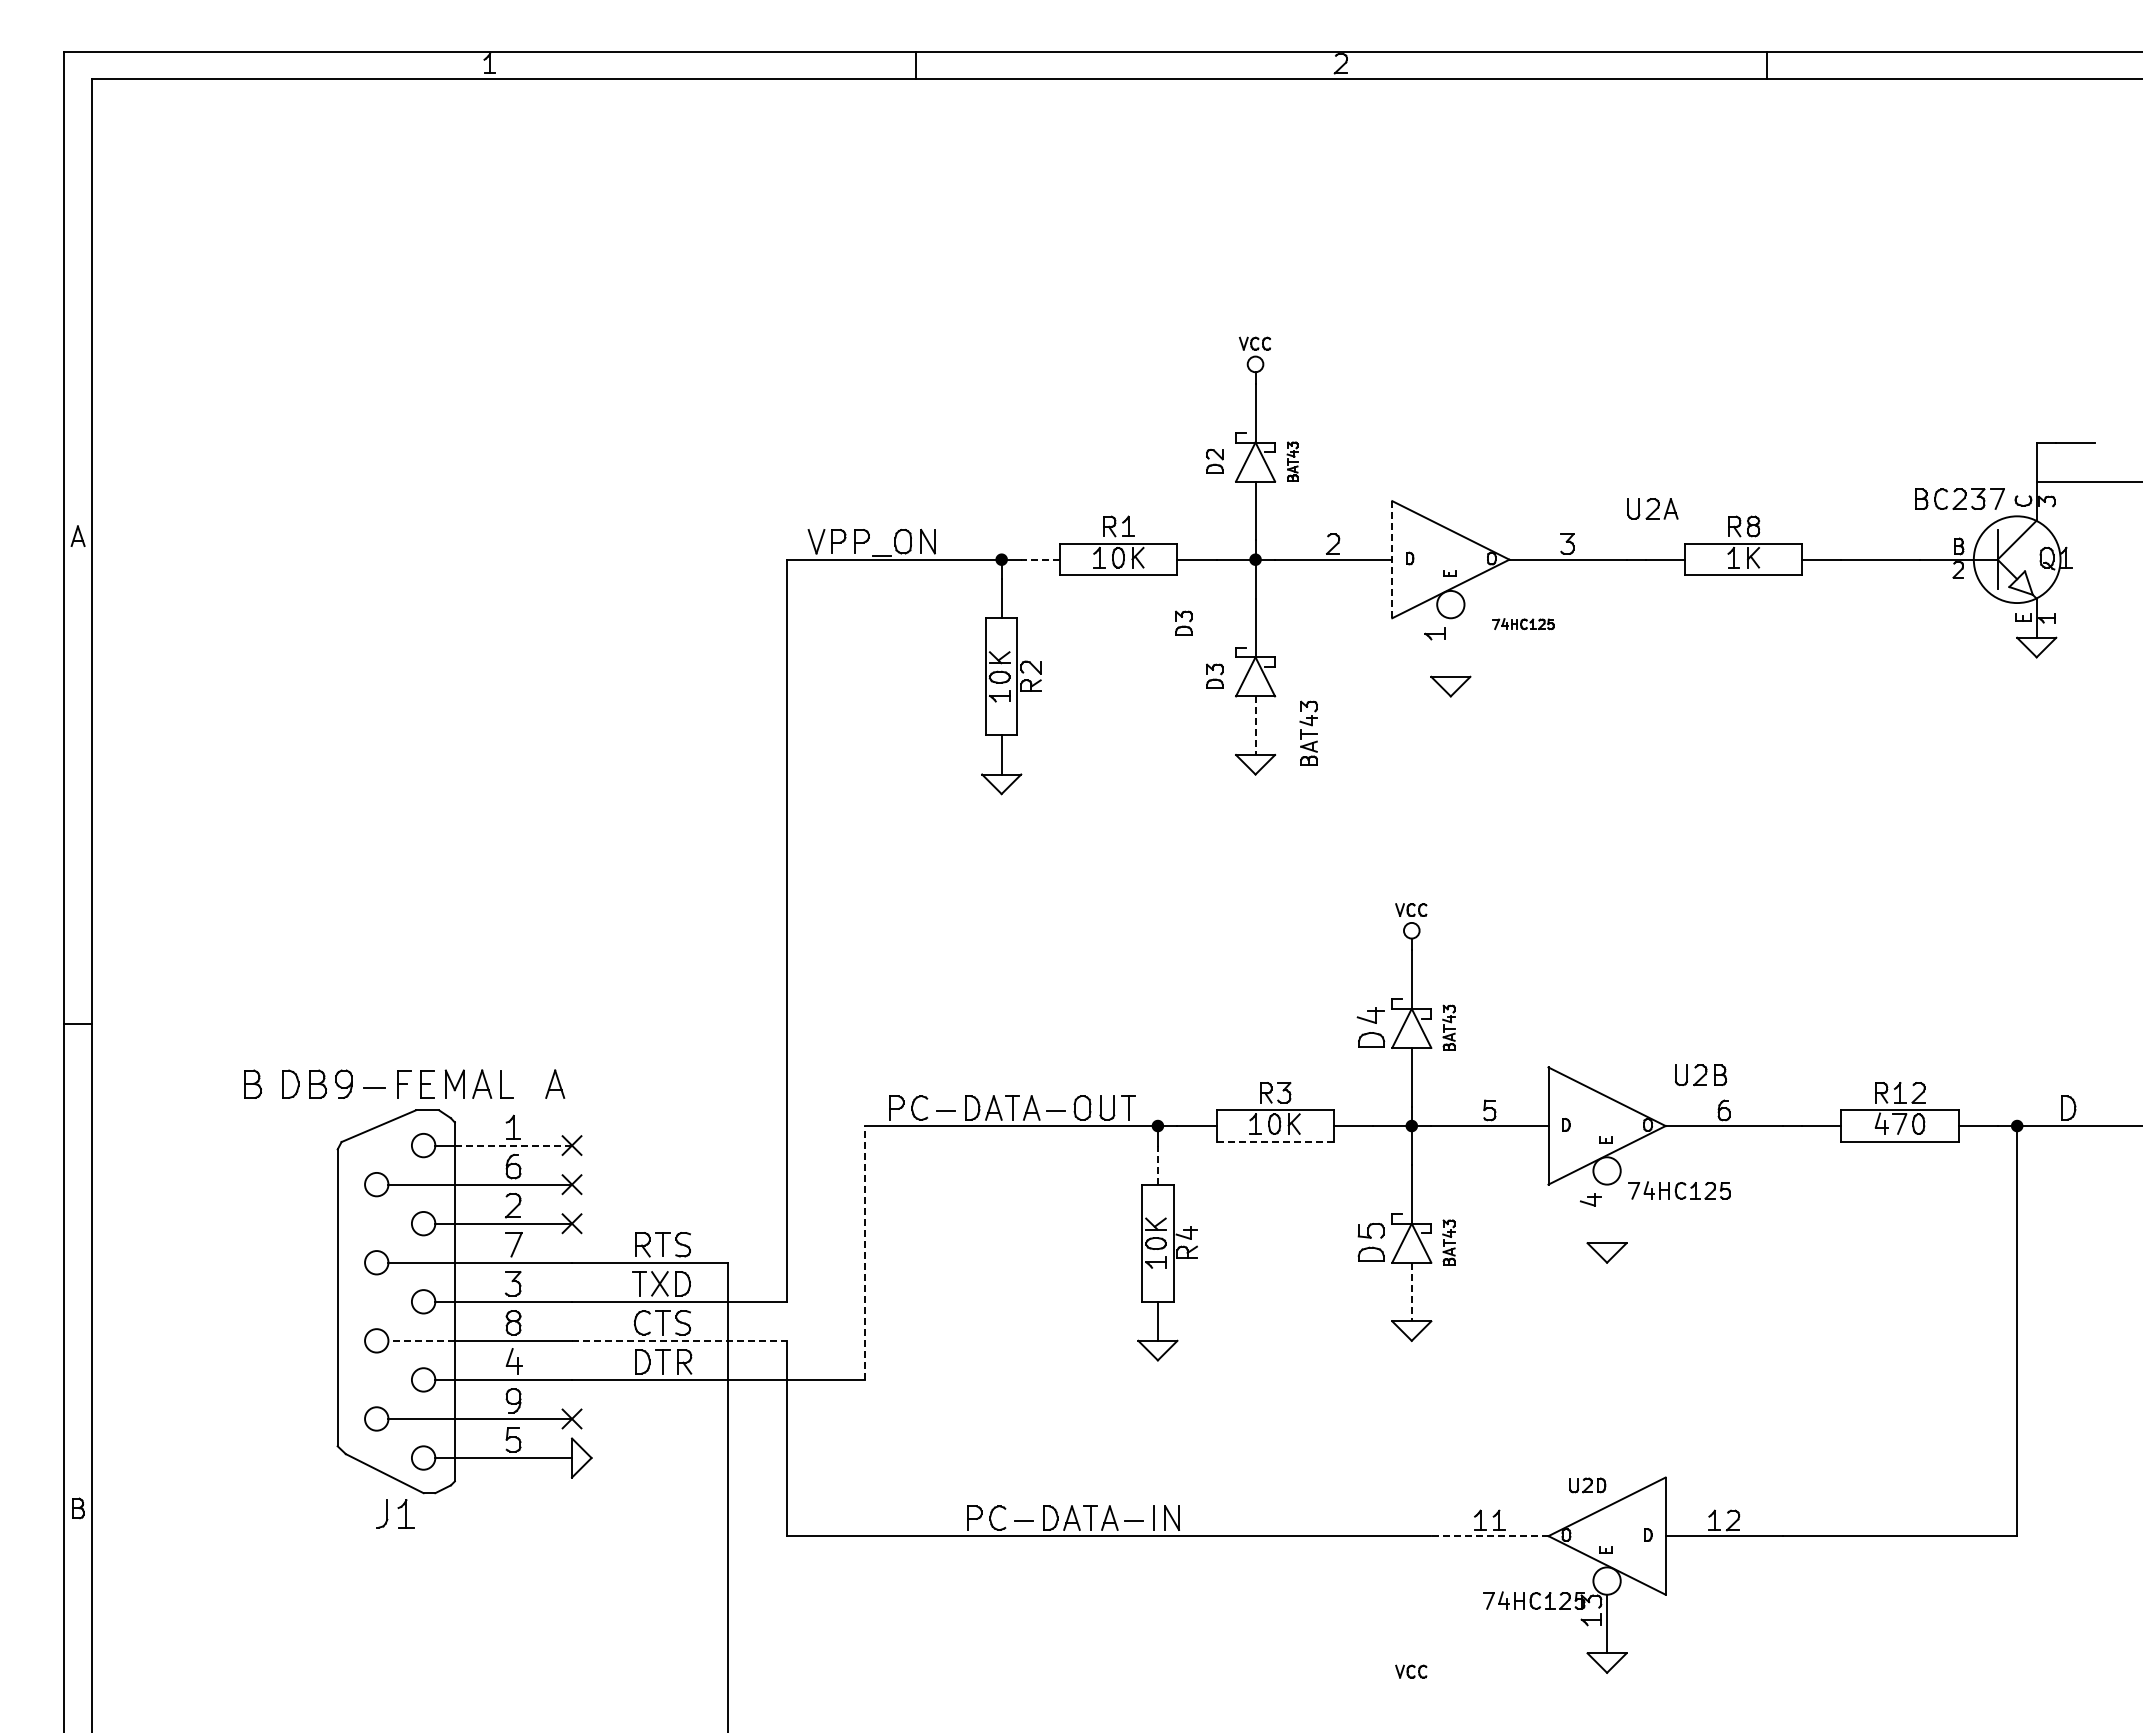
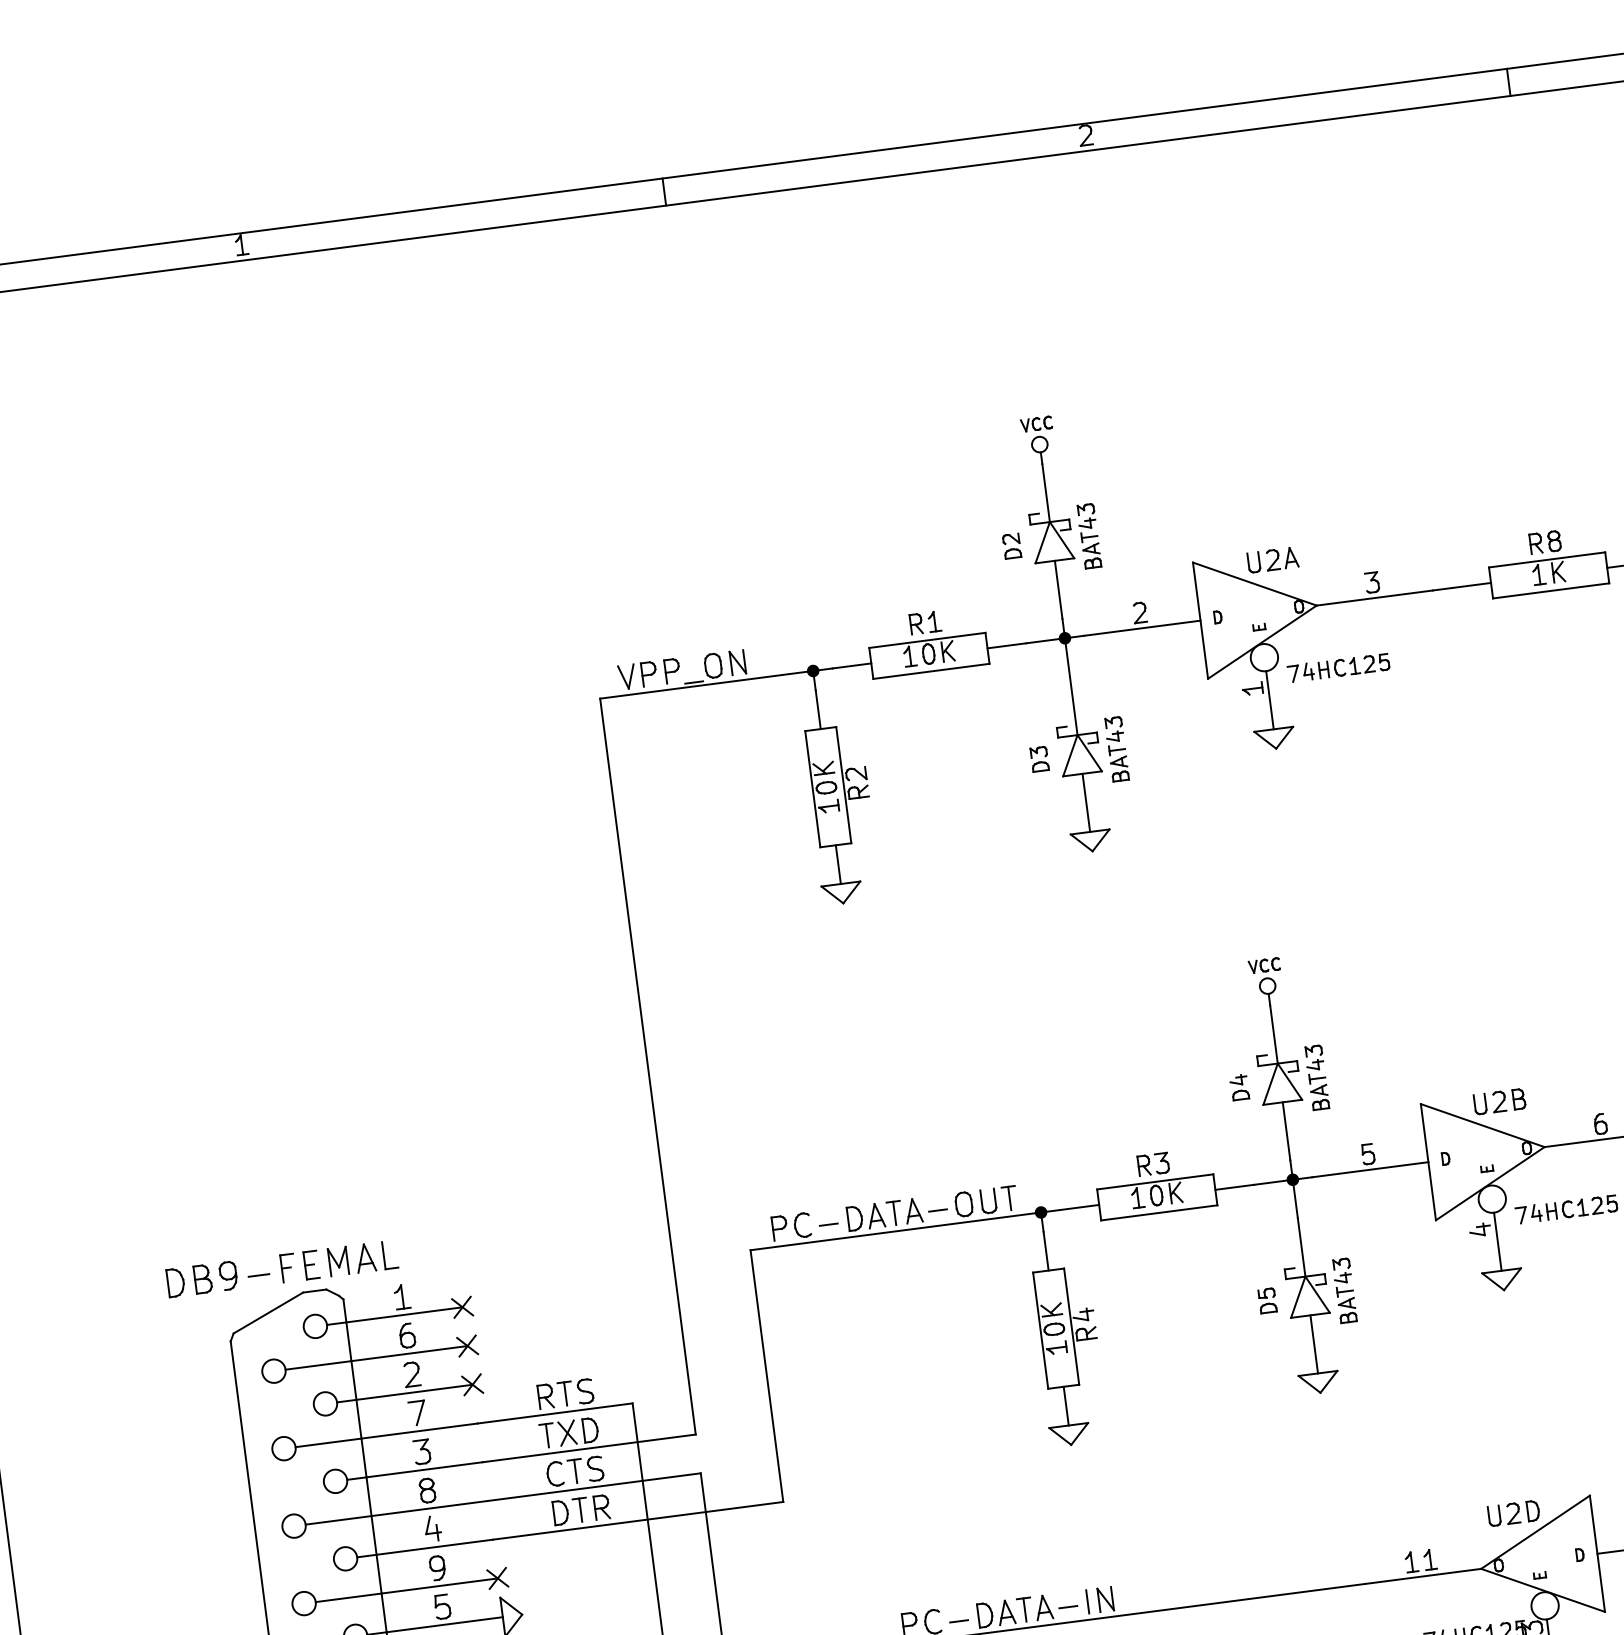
part: (1292, 461) -> (1088, 536), size x1.67
part: (1652, 508) -> (1272, 559), moved
line: (1040, 559) -> (851, 665), dashed -> solid
line: (1392, 559) -> (1200, 620), dashed -> solid
part: (1183, 622) -> (1001, 709), removed
part: (1523, 623) -> (1338, 667), size x1.67
line: (1450, 647) -> (1269, 700), added
line: (1255, 726) -> (1086, 803), dashed -> solid
part: (1308, 732) -> (1116, 748), moved
part: (1370, 1027) -> (1239, 1087), size x0.62
part: (1448, 1027) -> (1316, 1077), size x1.43
part: (1700, 1075) -> (1499, 1102), moved
part: (252, 1083) -> (137, 1286), removed
part: (555, 1083) -> (438, 1247), removed
line: (1275, 1141) -> (1159, 1212), dashed -> solid
line: (513, 1145) -> (404, 1314), dashed -> solid
line: (1157, 1165) -> (1045, 1251), dashed -> solid
line: (1607, 1213) -> (1498, 1241), added
part: (1370, 1242) -> (1266, 1300), size x0.62
part: (1448, 1242) -> (1344, 1290), size x1.43
line: (864, 1252) -> (766, 1375), dashed -> solid
line: (1411, 1292) -> (1313, 1344), dashed -> solid
line: (421, 1340) -> (338, 1520), dashed -> solid
line: (679, 1340) -> (594, 1486), dashed -> solid
part: (1587, 1485) -> (1513, 1513), size x1.43
line: (1489, 1536) -> (1422, 1576), dashed -> solid

